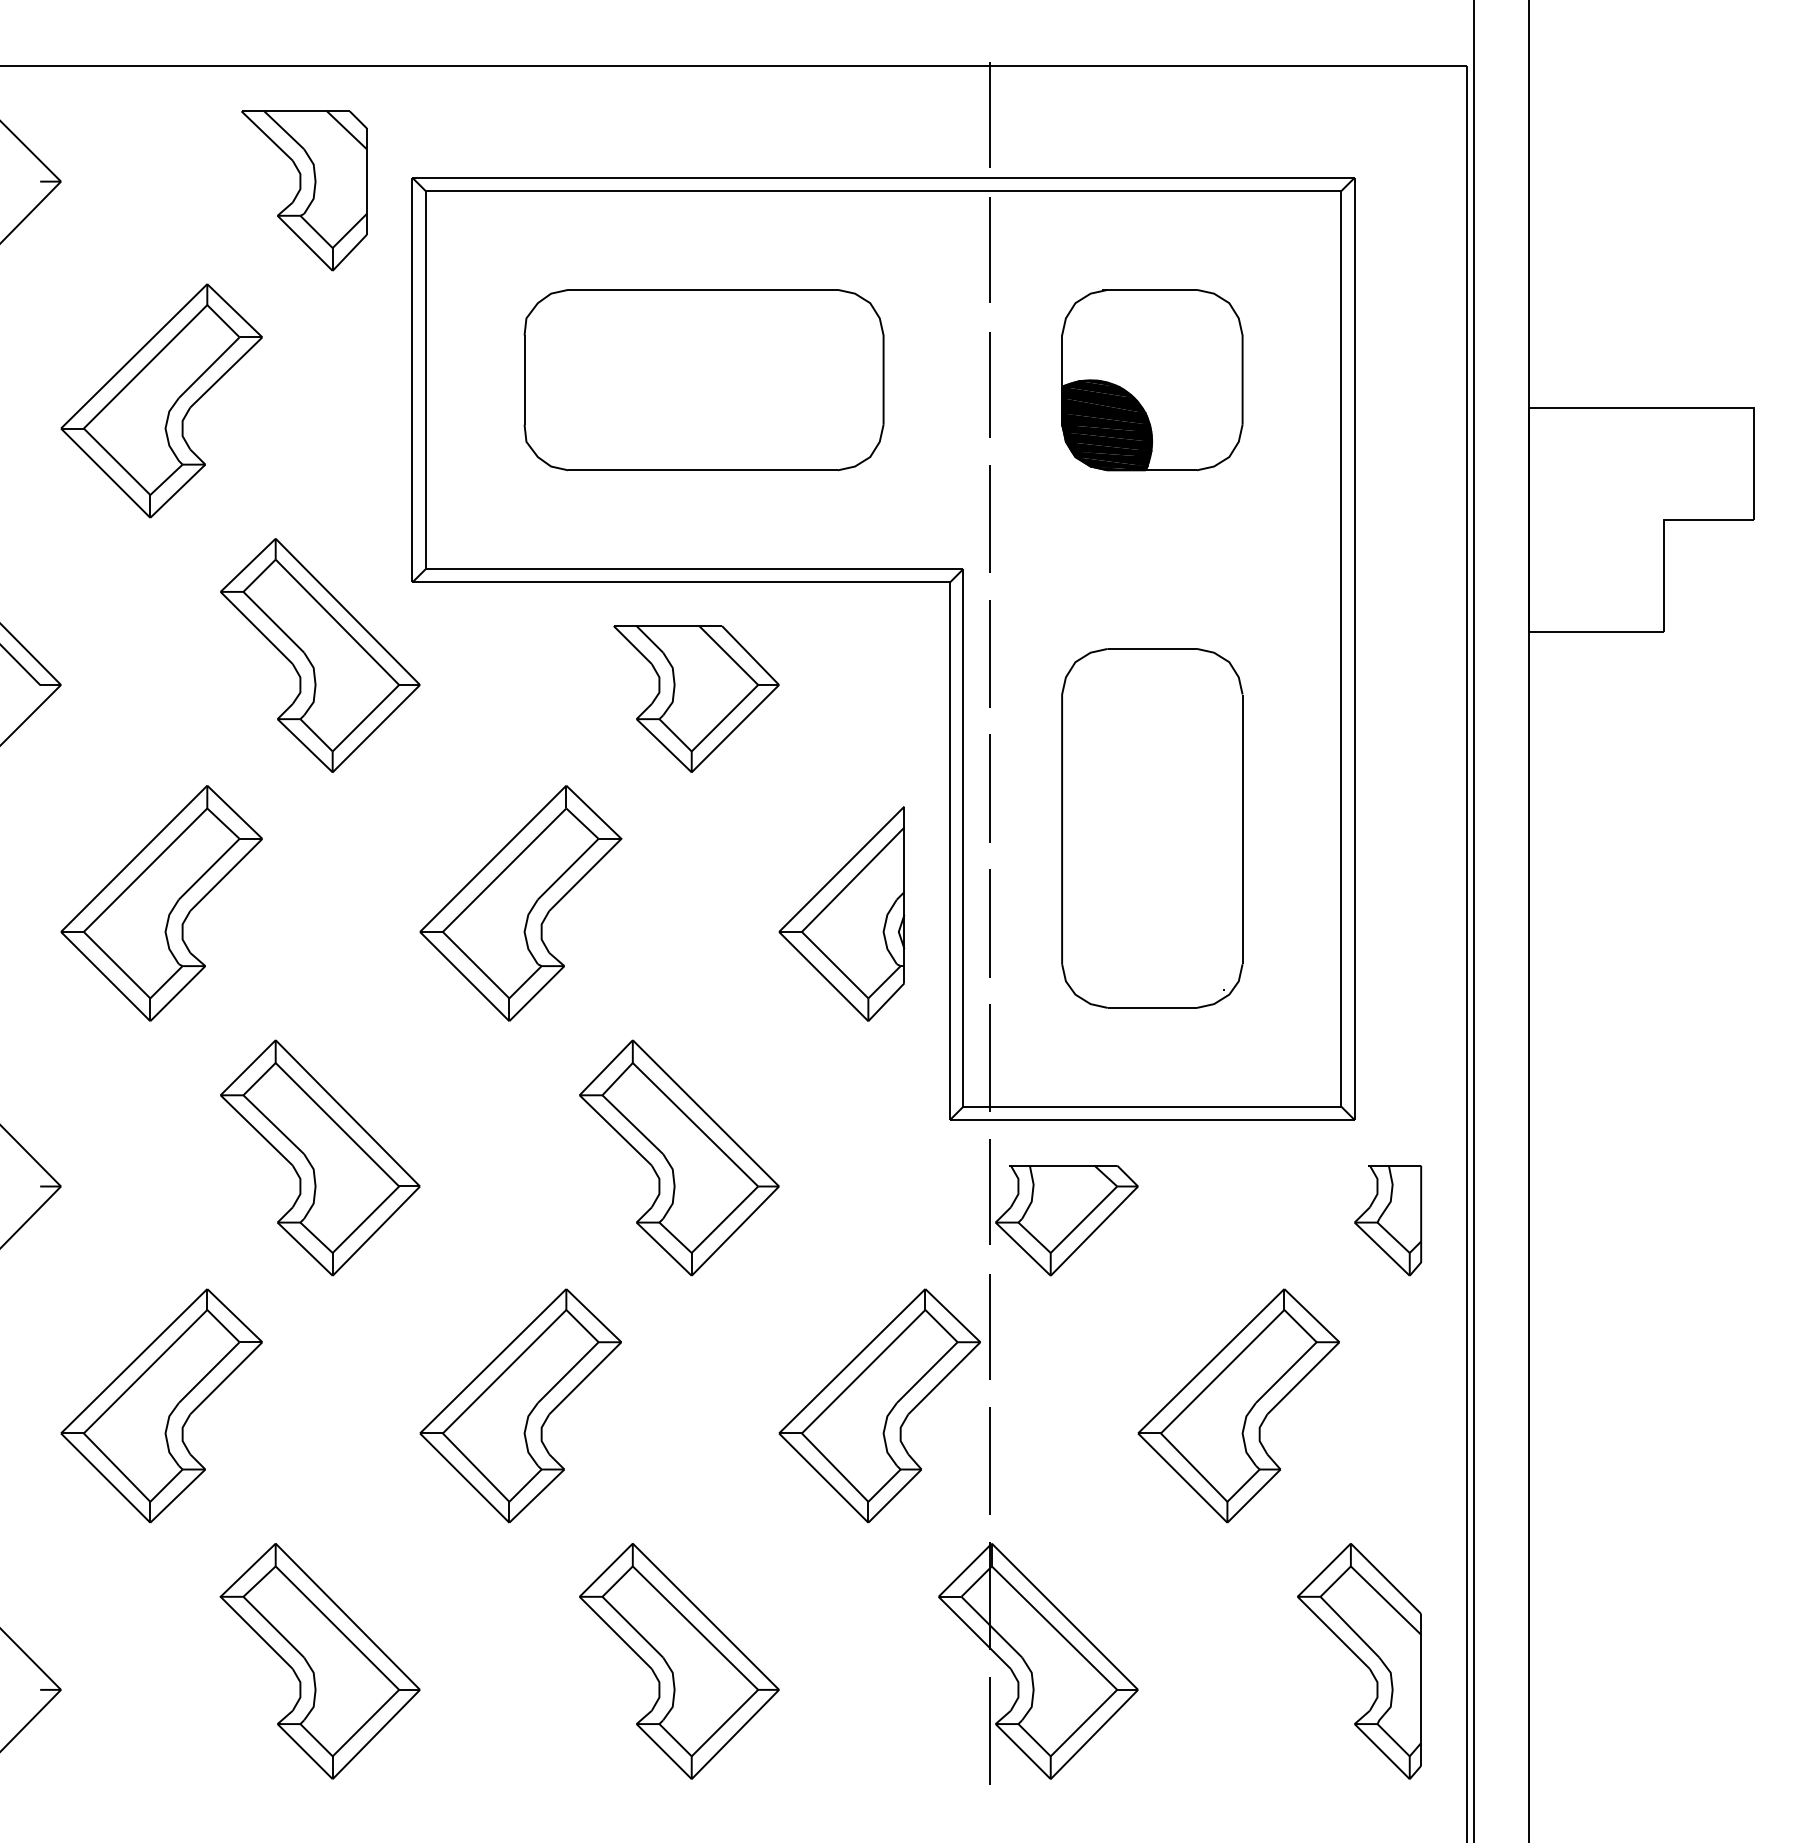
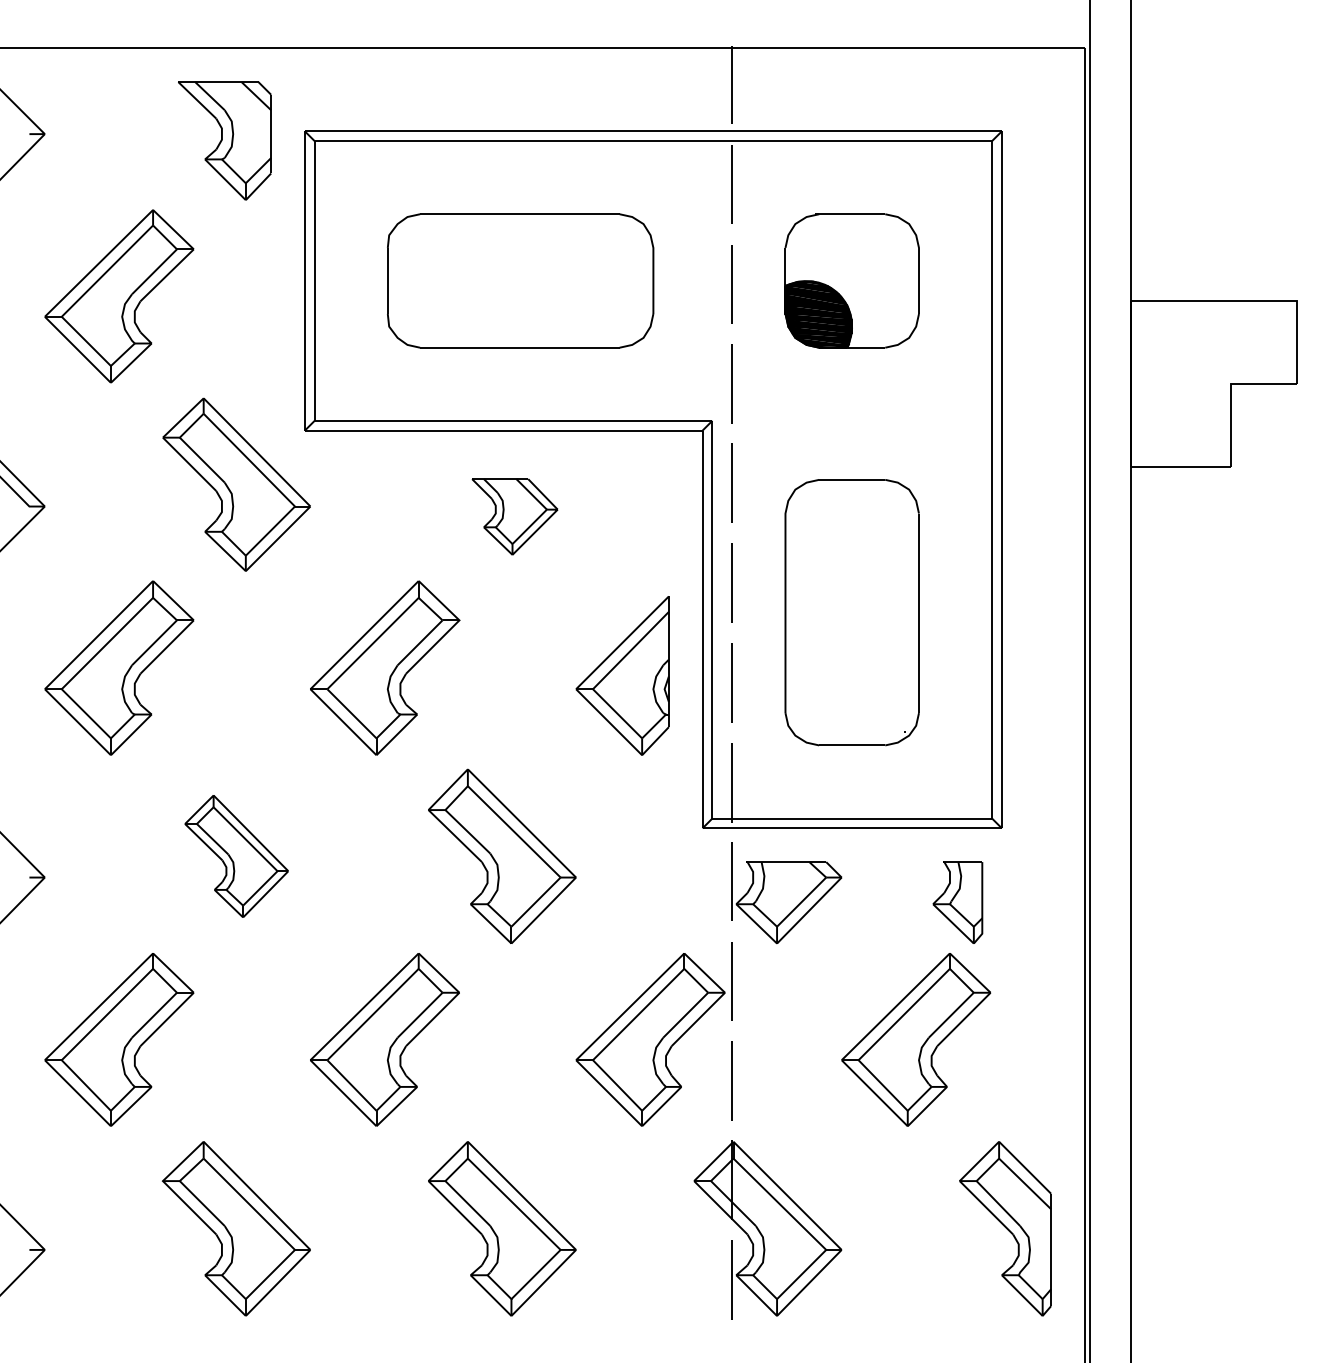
part: (696, 698) -> (514, 516), size x0.7
part: (320, 1157) -> (236, 856), size x0.7
part: (1388, 1220) -> (958, 902), moved

